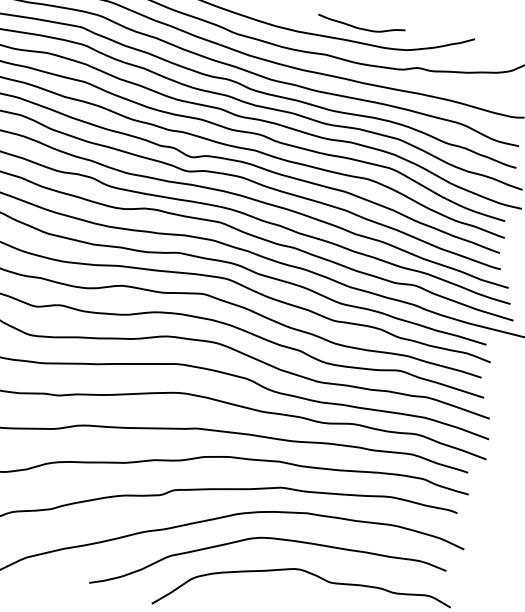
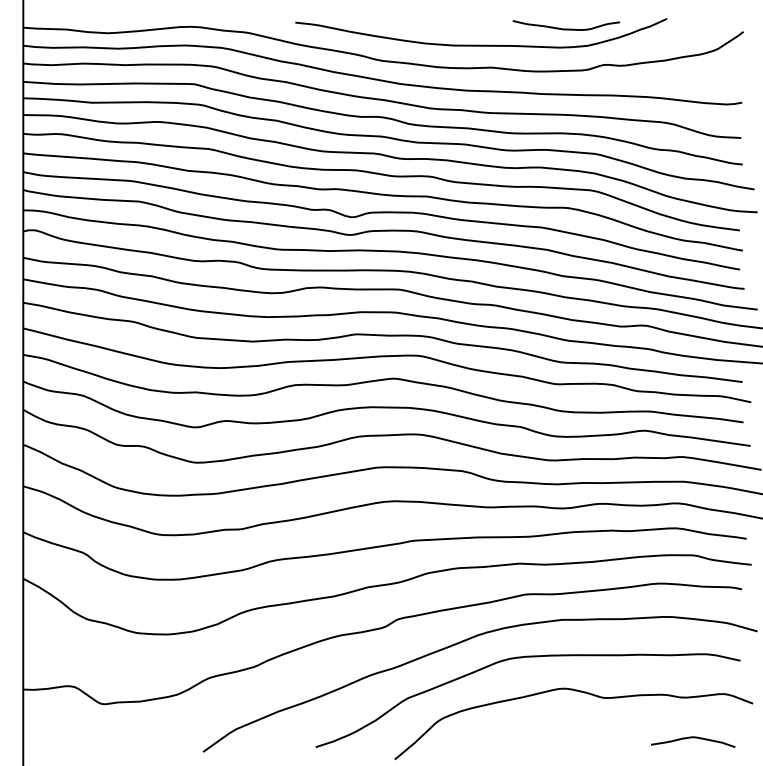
curve: (360, 27) -> (566, 28), moved

